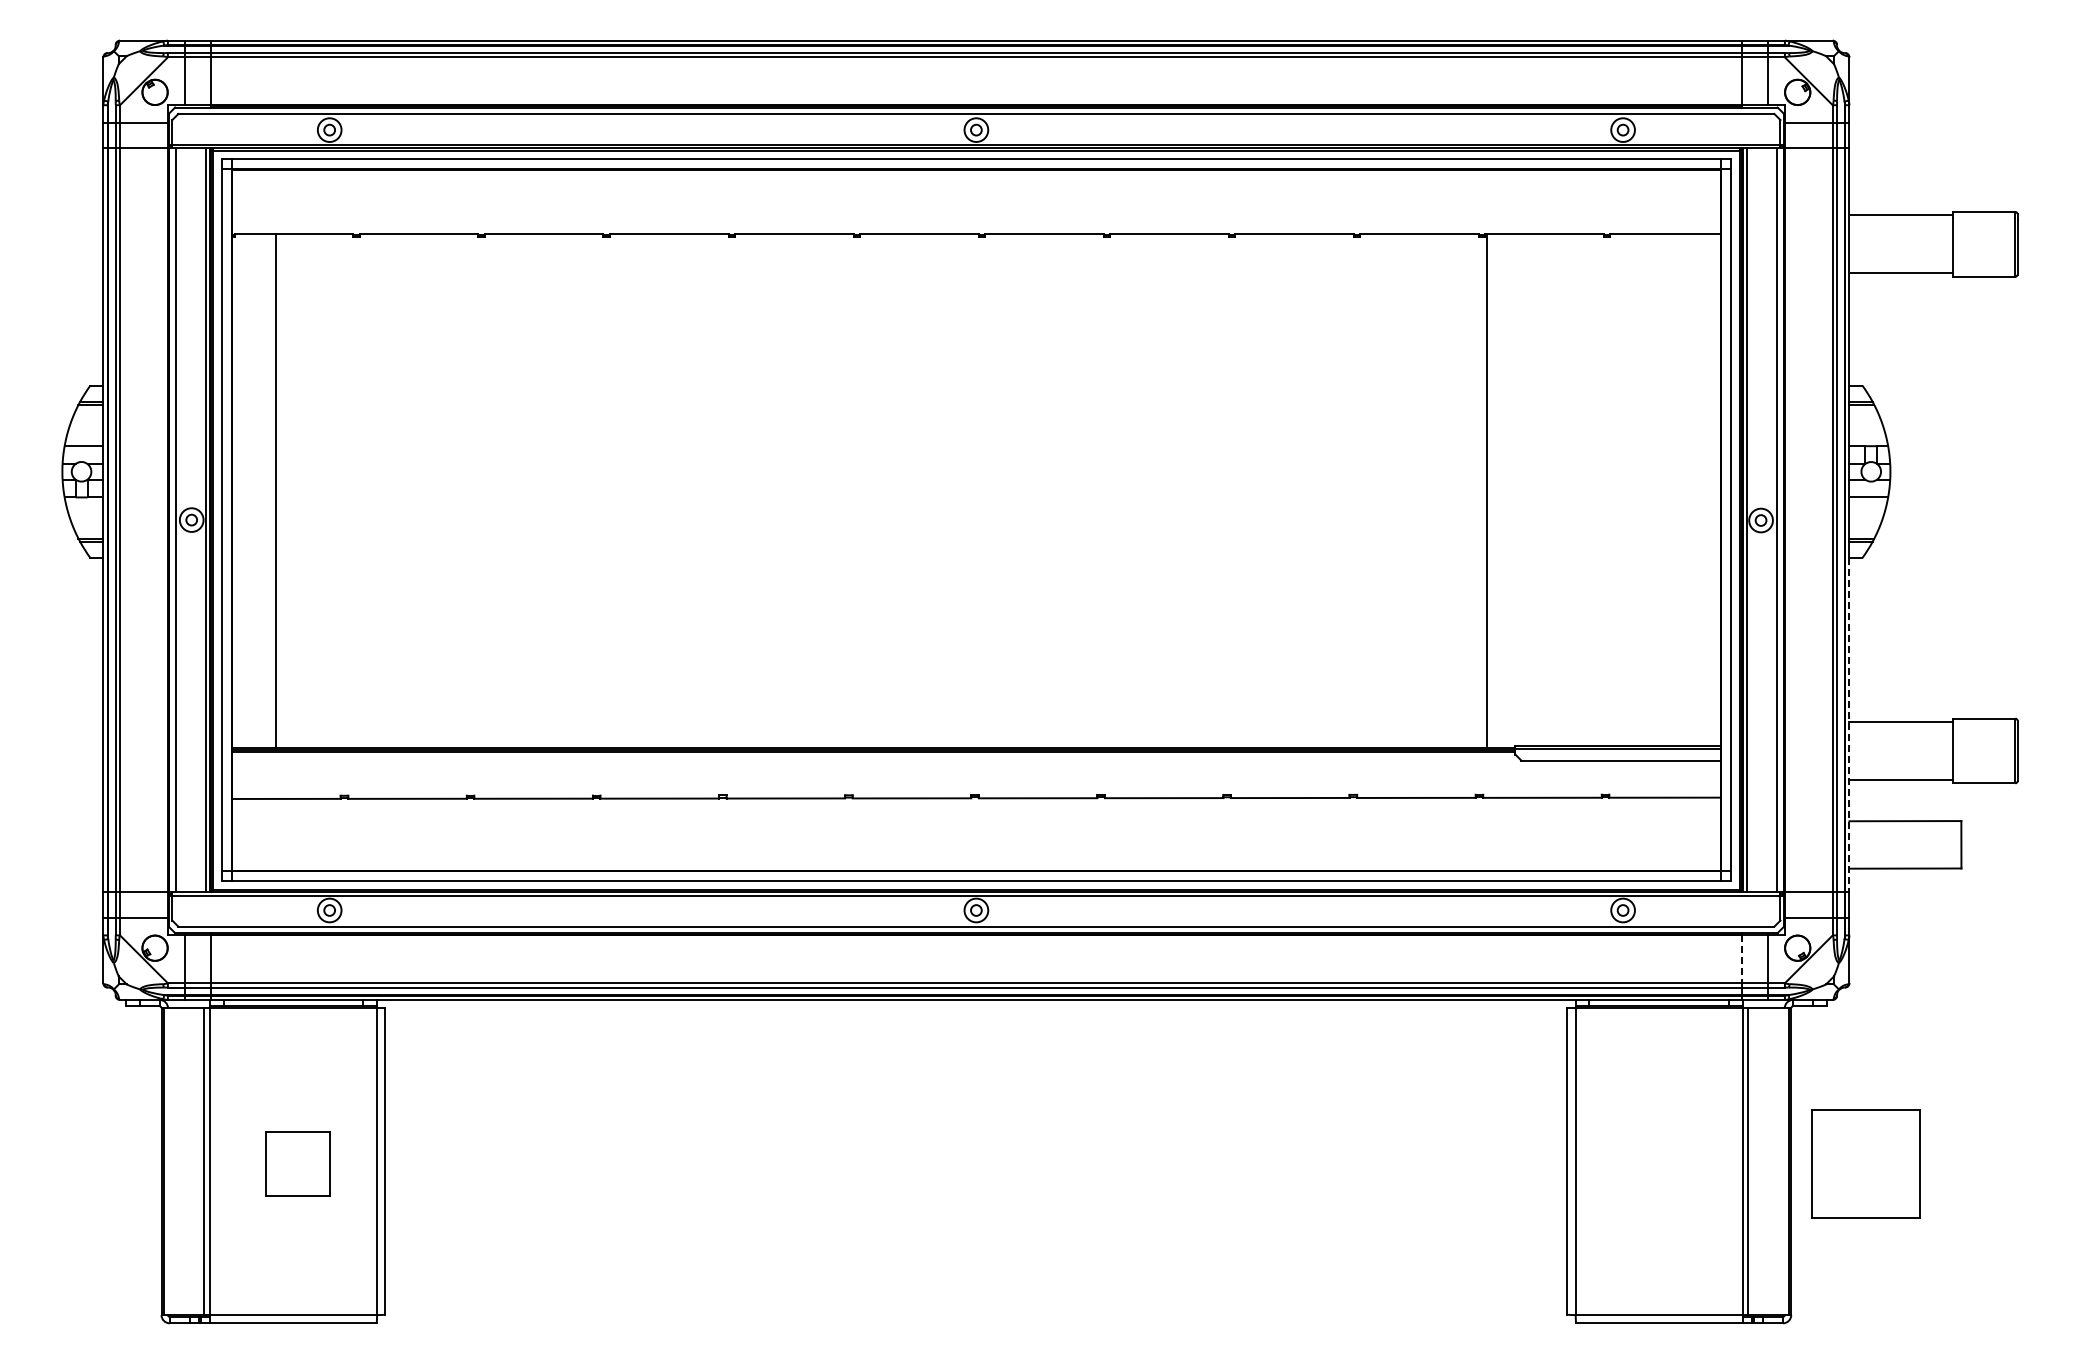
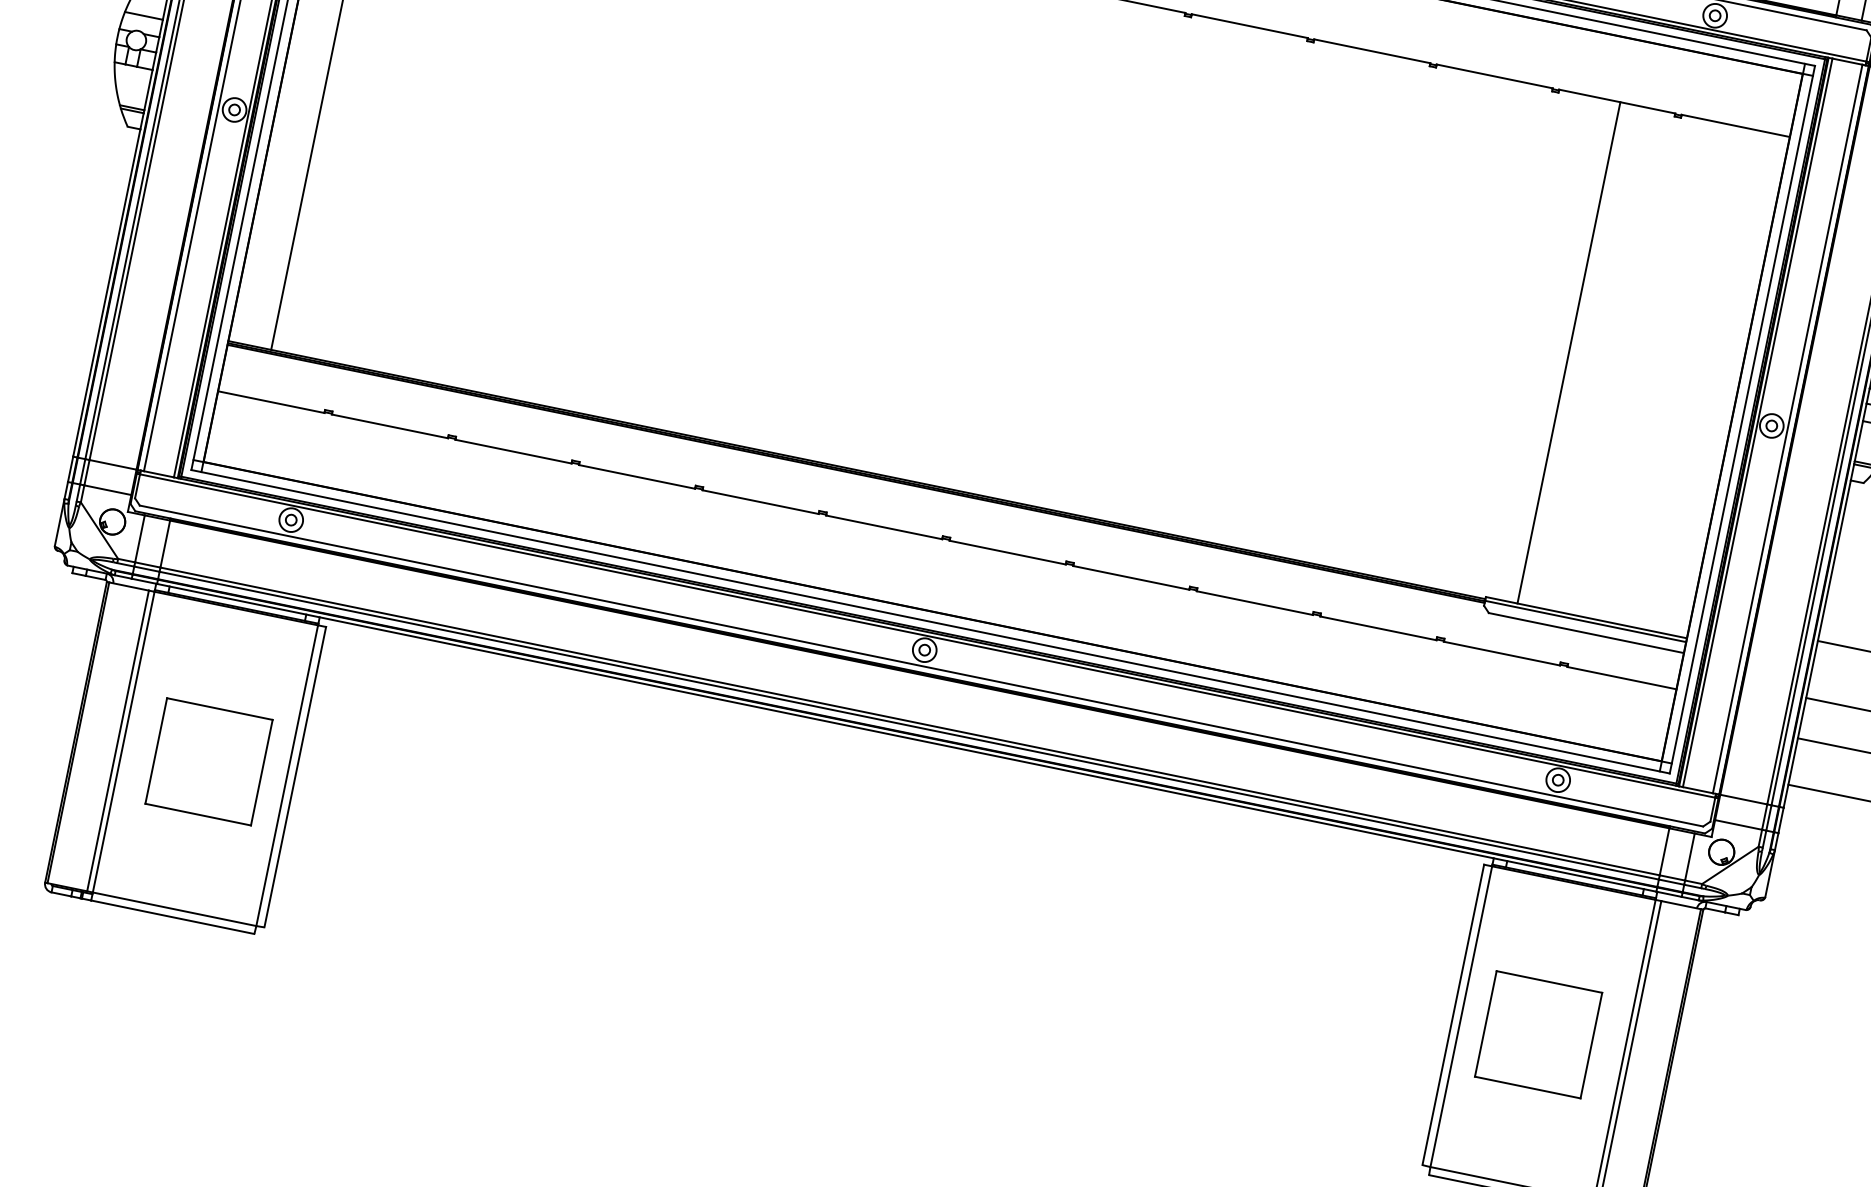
line: (1486, 489) -> (1568, 352), moved
line: (1849, 725) -> (1817, 644), dashed -> solid
line: (1741, 959) -> (1664, 852), dashed -> solid
part: (297, 1163) -> (208, 761), size x1.67
part: (1865, 1163) -> (1538, 1034), moved

